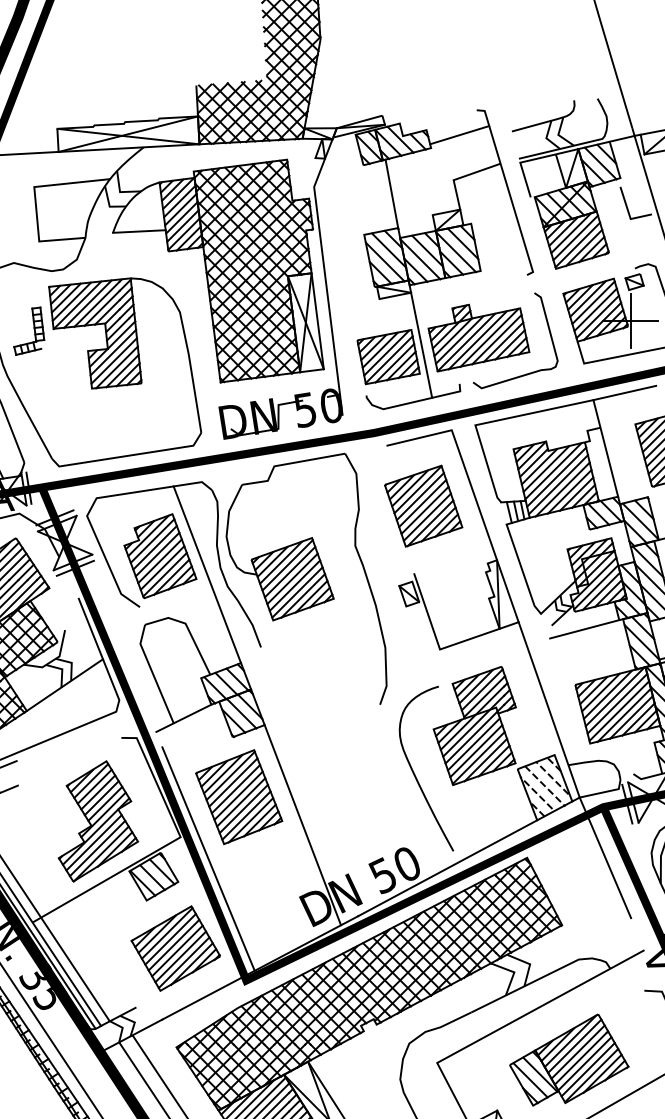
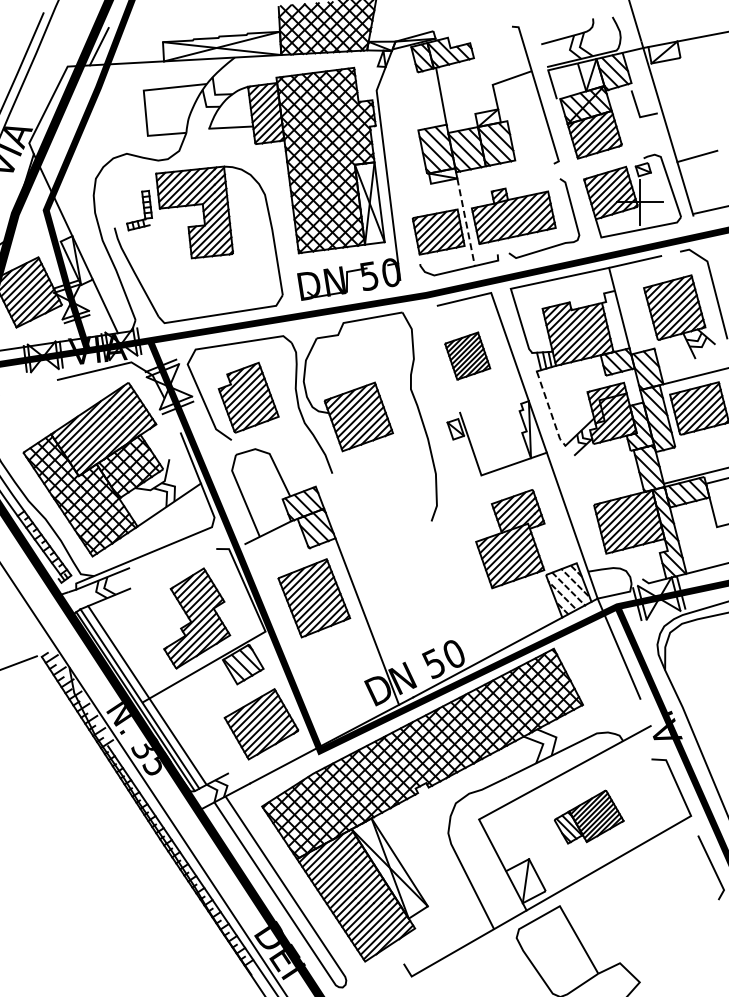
line: (459, 134) -> (497, 46), removed
line: (422, 345) -> (466, 222), solid -> dashed
part: (423, 505) -> (467, 355), size x0.7
line: (523, 571) -> (550, 410), solid -> dashed
line: (206, 573) -> (287, 412), removed
line: (584, 629) -> (601, 458), removed
curve: (414, 772) -> (460, 577), removed
line: (208, 858) -> (288, 649), removed
part: (569, 1059) -> (589, 816), size x0.7

